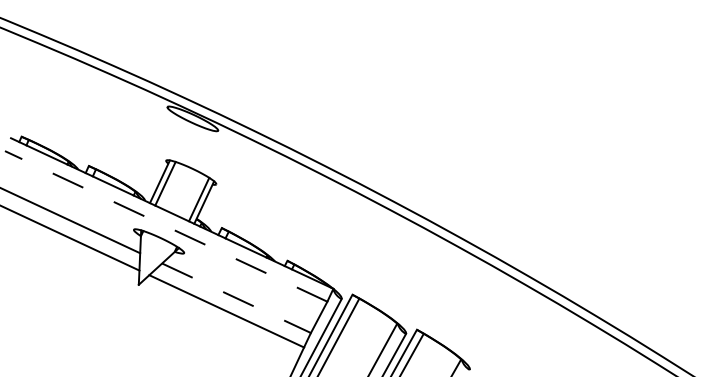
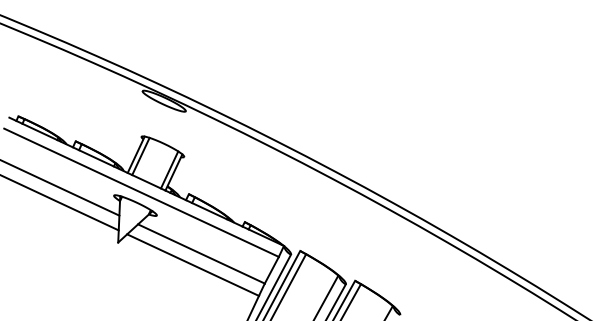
line: (166, 226) -> (141, 192), dashed -> solid
line: (236, 297) -> (201, 253), dashed -> solid

